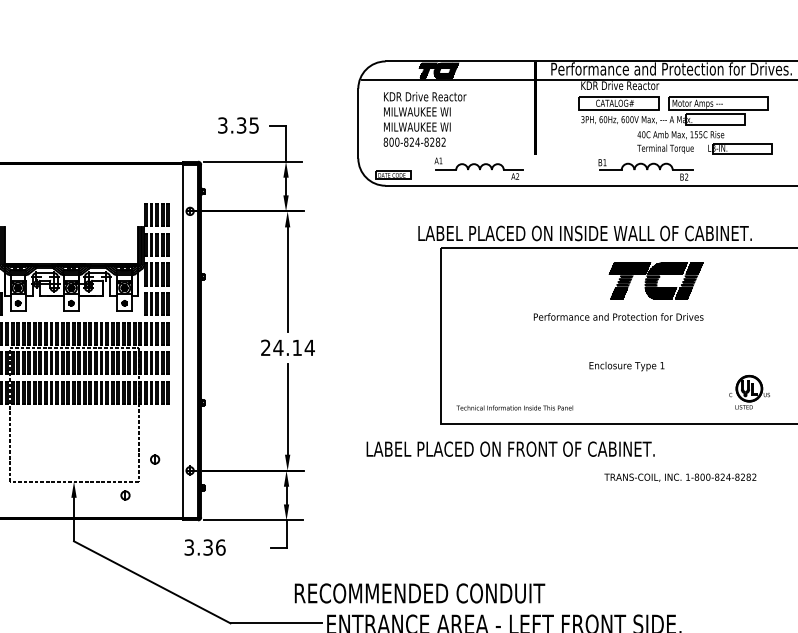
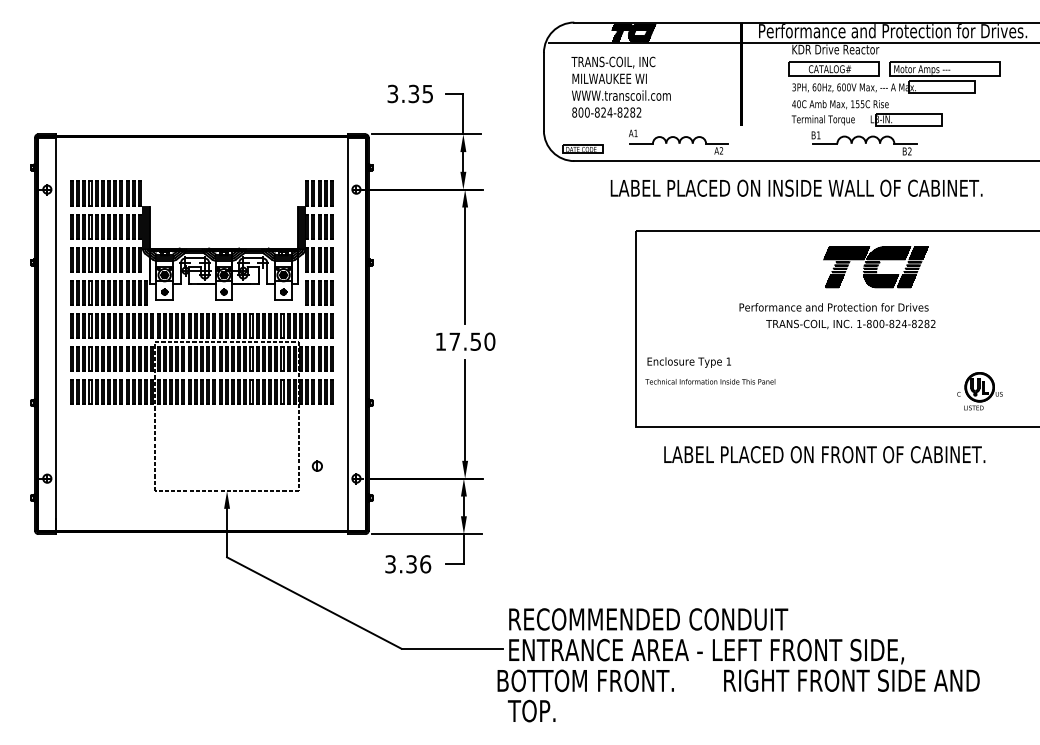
text: (424, 97) -> (617, 62), KDR Drive Reactor -> TRANS-COIL, INC
text: (427, 126) -> (621, 95), MILWAUKEE WI -> WWW.transcoil.com
part: (704, 143) -> (866, 113), moved
text: (584, 232) -> (796, 187), moved
text: (287, 347) -> (465, 341), 24.14 -> 17.50
text: (626, 366) -> (688, 362), moved
text: (514, 407) -> (710, 381), moved
text: (510, 449) -> (824, 454), moved
text: (680, 477) -> (850, 324), moved
part: (124, 494) -> (283, 505), removed
text: (205, 547) -> (408, 564), moved
text: (419, 593) -> (648, 619), moved

